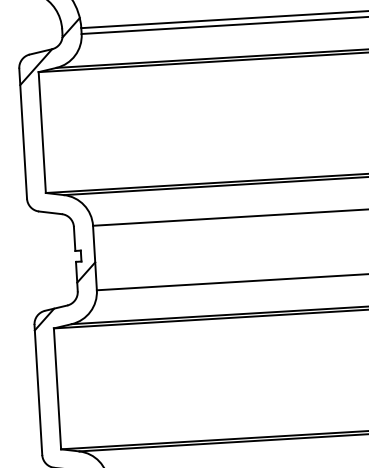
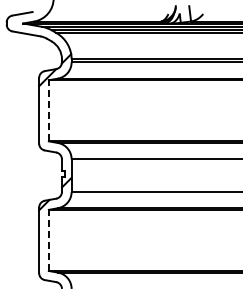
line: (41, 132) -> (48, 110), solid -> dashed
line: (56, 389) -> (48, 240), solid -> dashed

